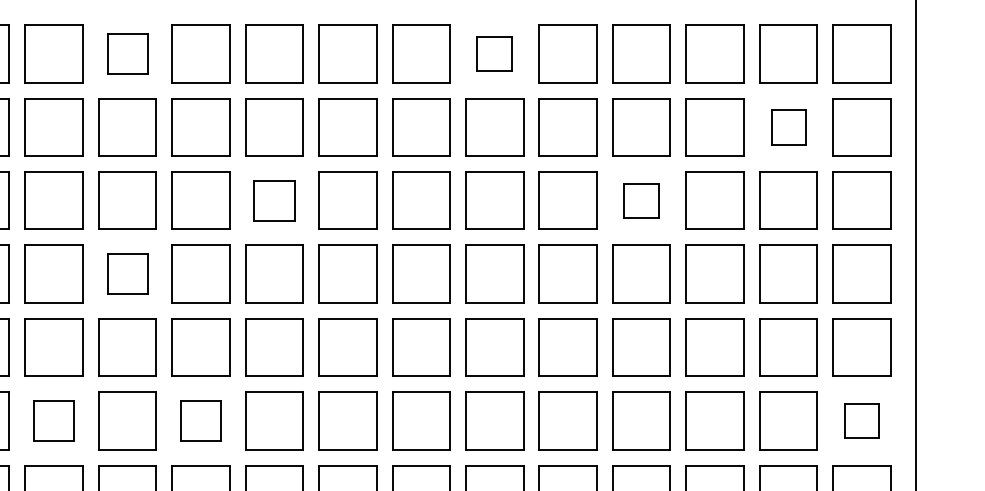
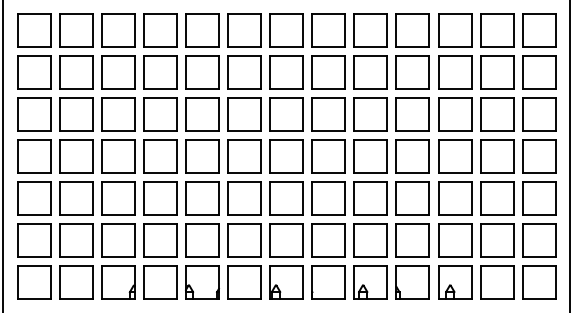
part: (127, 54) -> (118, 30), size x1.43
part: (494, 54) -> (328, 30), size x1.67
part: (789, 127) -> (497, 72), size x1.67
part: (274, 200) -> (202, 114), size x1.43
part: (640, 200) -> (412, 114), size x1.67
part: (127, 274) -> (118, 156), size x1.43
part: (54, 420) -> (76, 240), size x1.43
part: (201, 420) -> (160, 240), size x1.43
part: (862, 420) -> (539, 240), size x1.67

